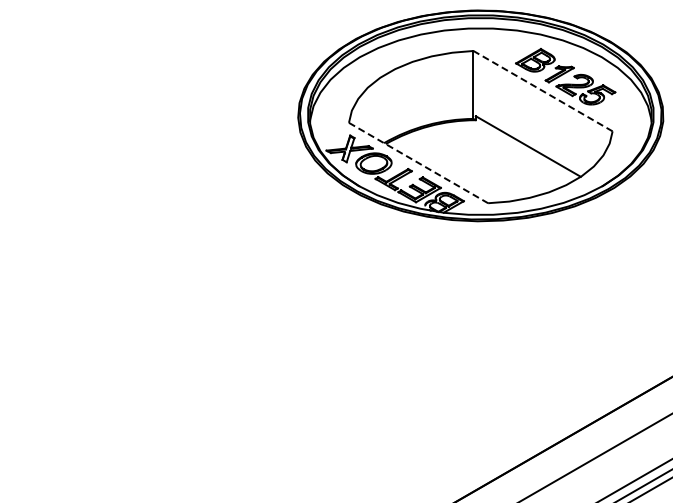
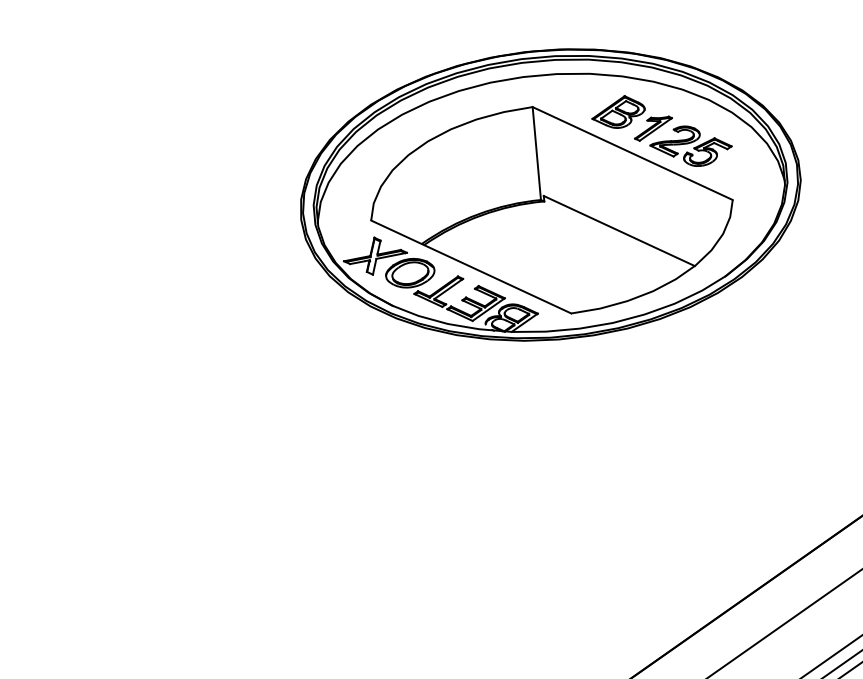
line: (542, 90) -> (631, 152), dashed -> solid
line: (418, 163) -> (471, 267), dashed -> solid

